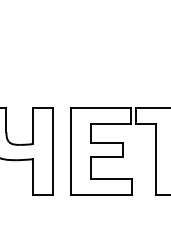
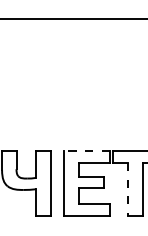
line: (101, 108) -> (87, 151), solid -> dashed
line: (156, 159) -> (128, 189), solid -> dashed

